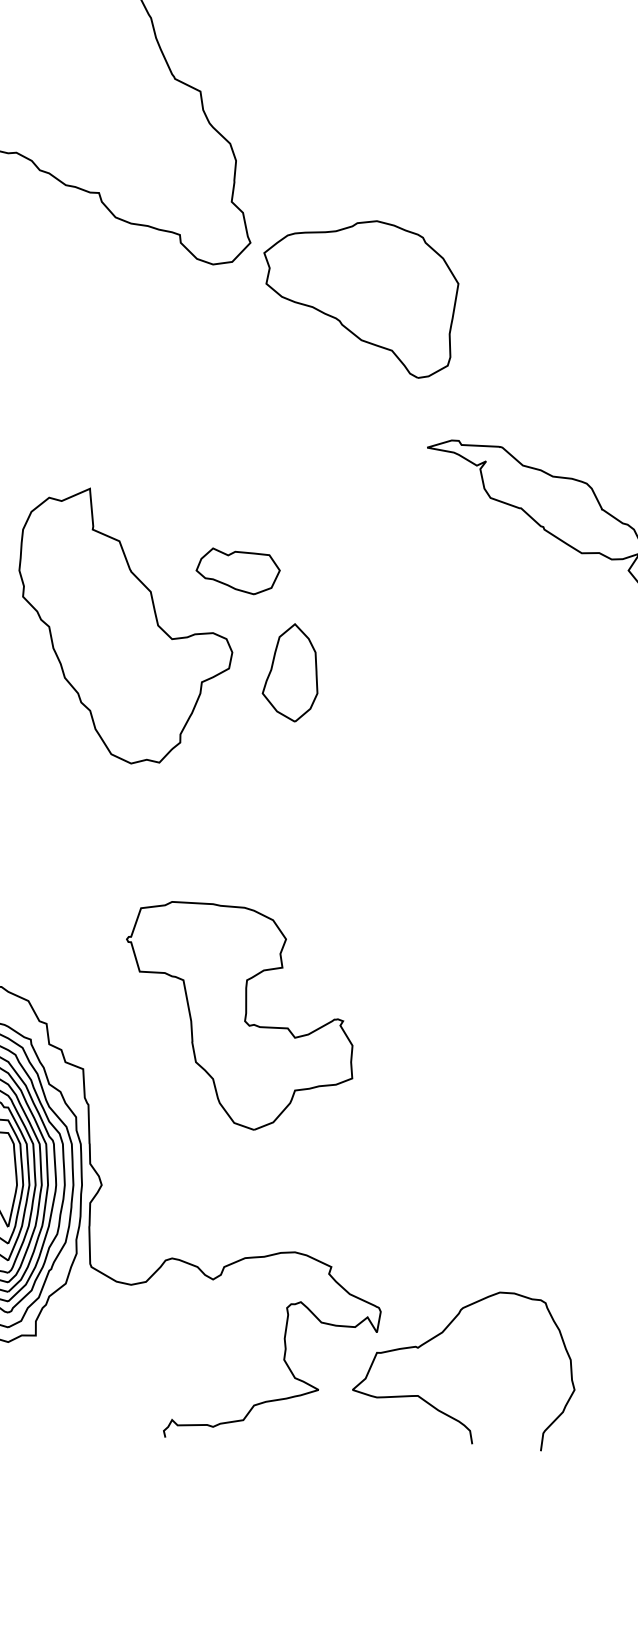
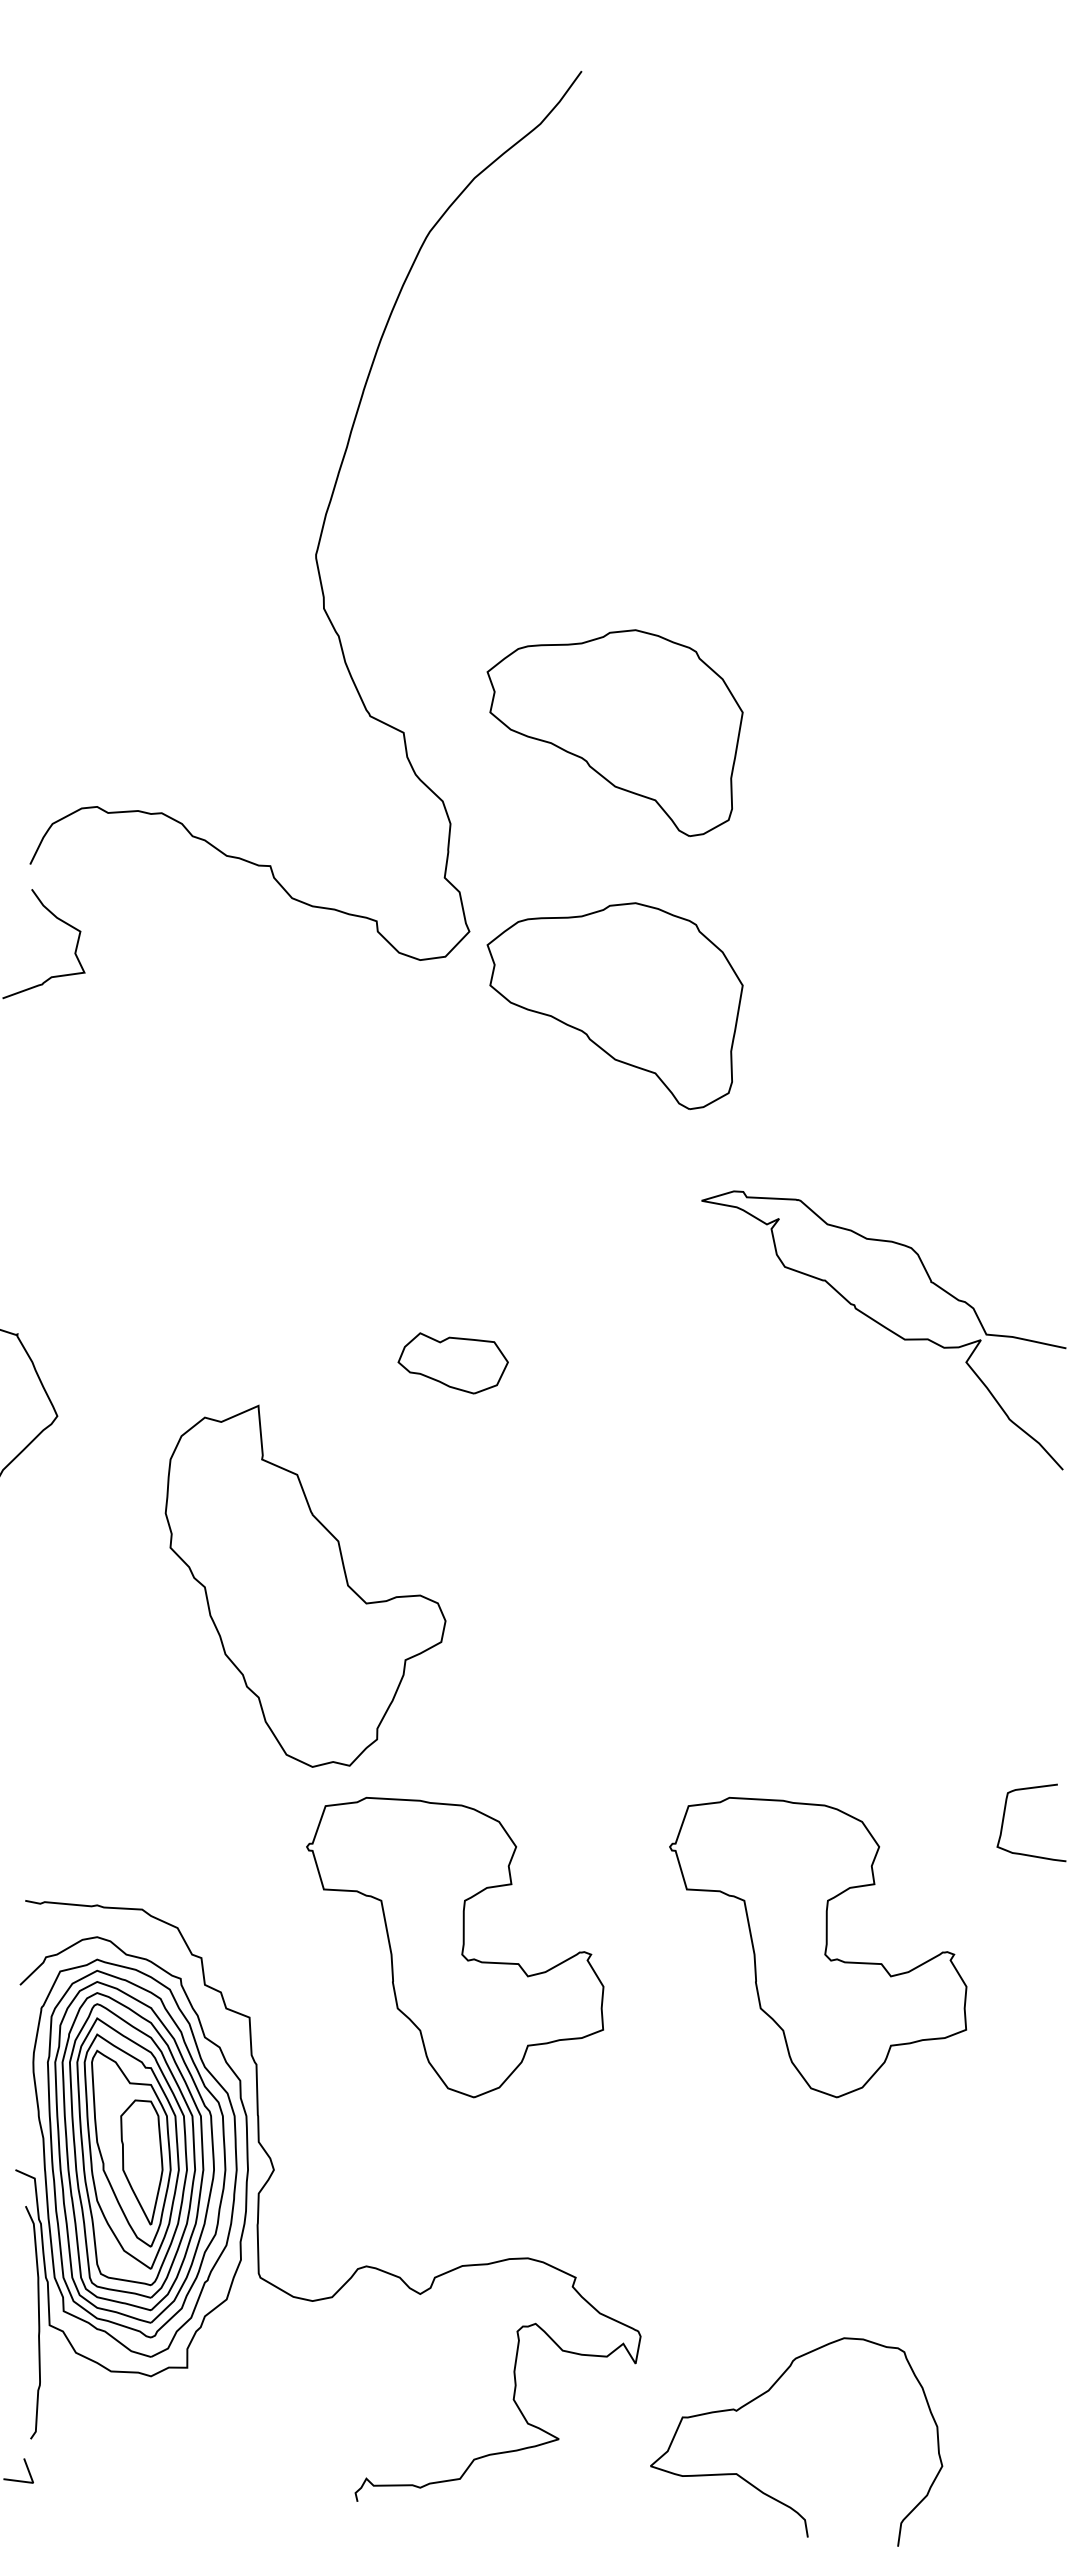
part: (360, 91) -> (614, 732), added
part: (125, 625) -> (305, 1585), moved
part: (290, 672) -> (521, 1496), removed
part: (516, 1015) -> (818, 1947), added
curve: (443, 1333) -> (769, 2391), moved

